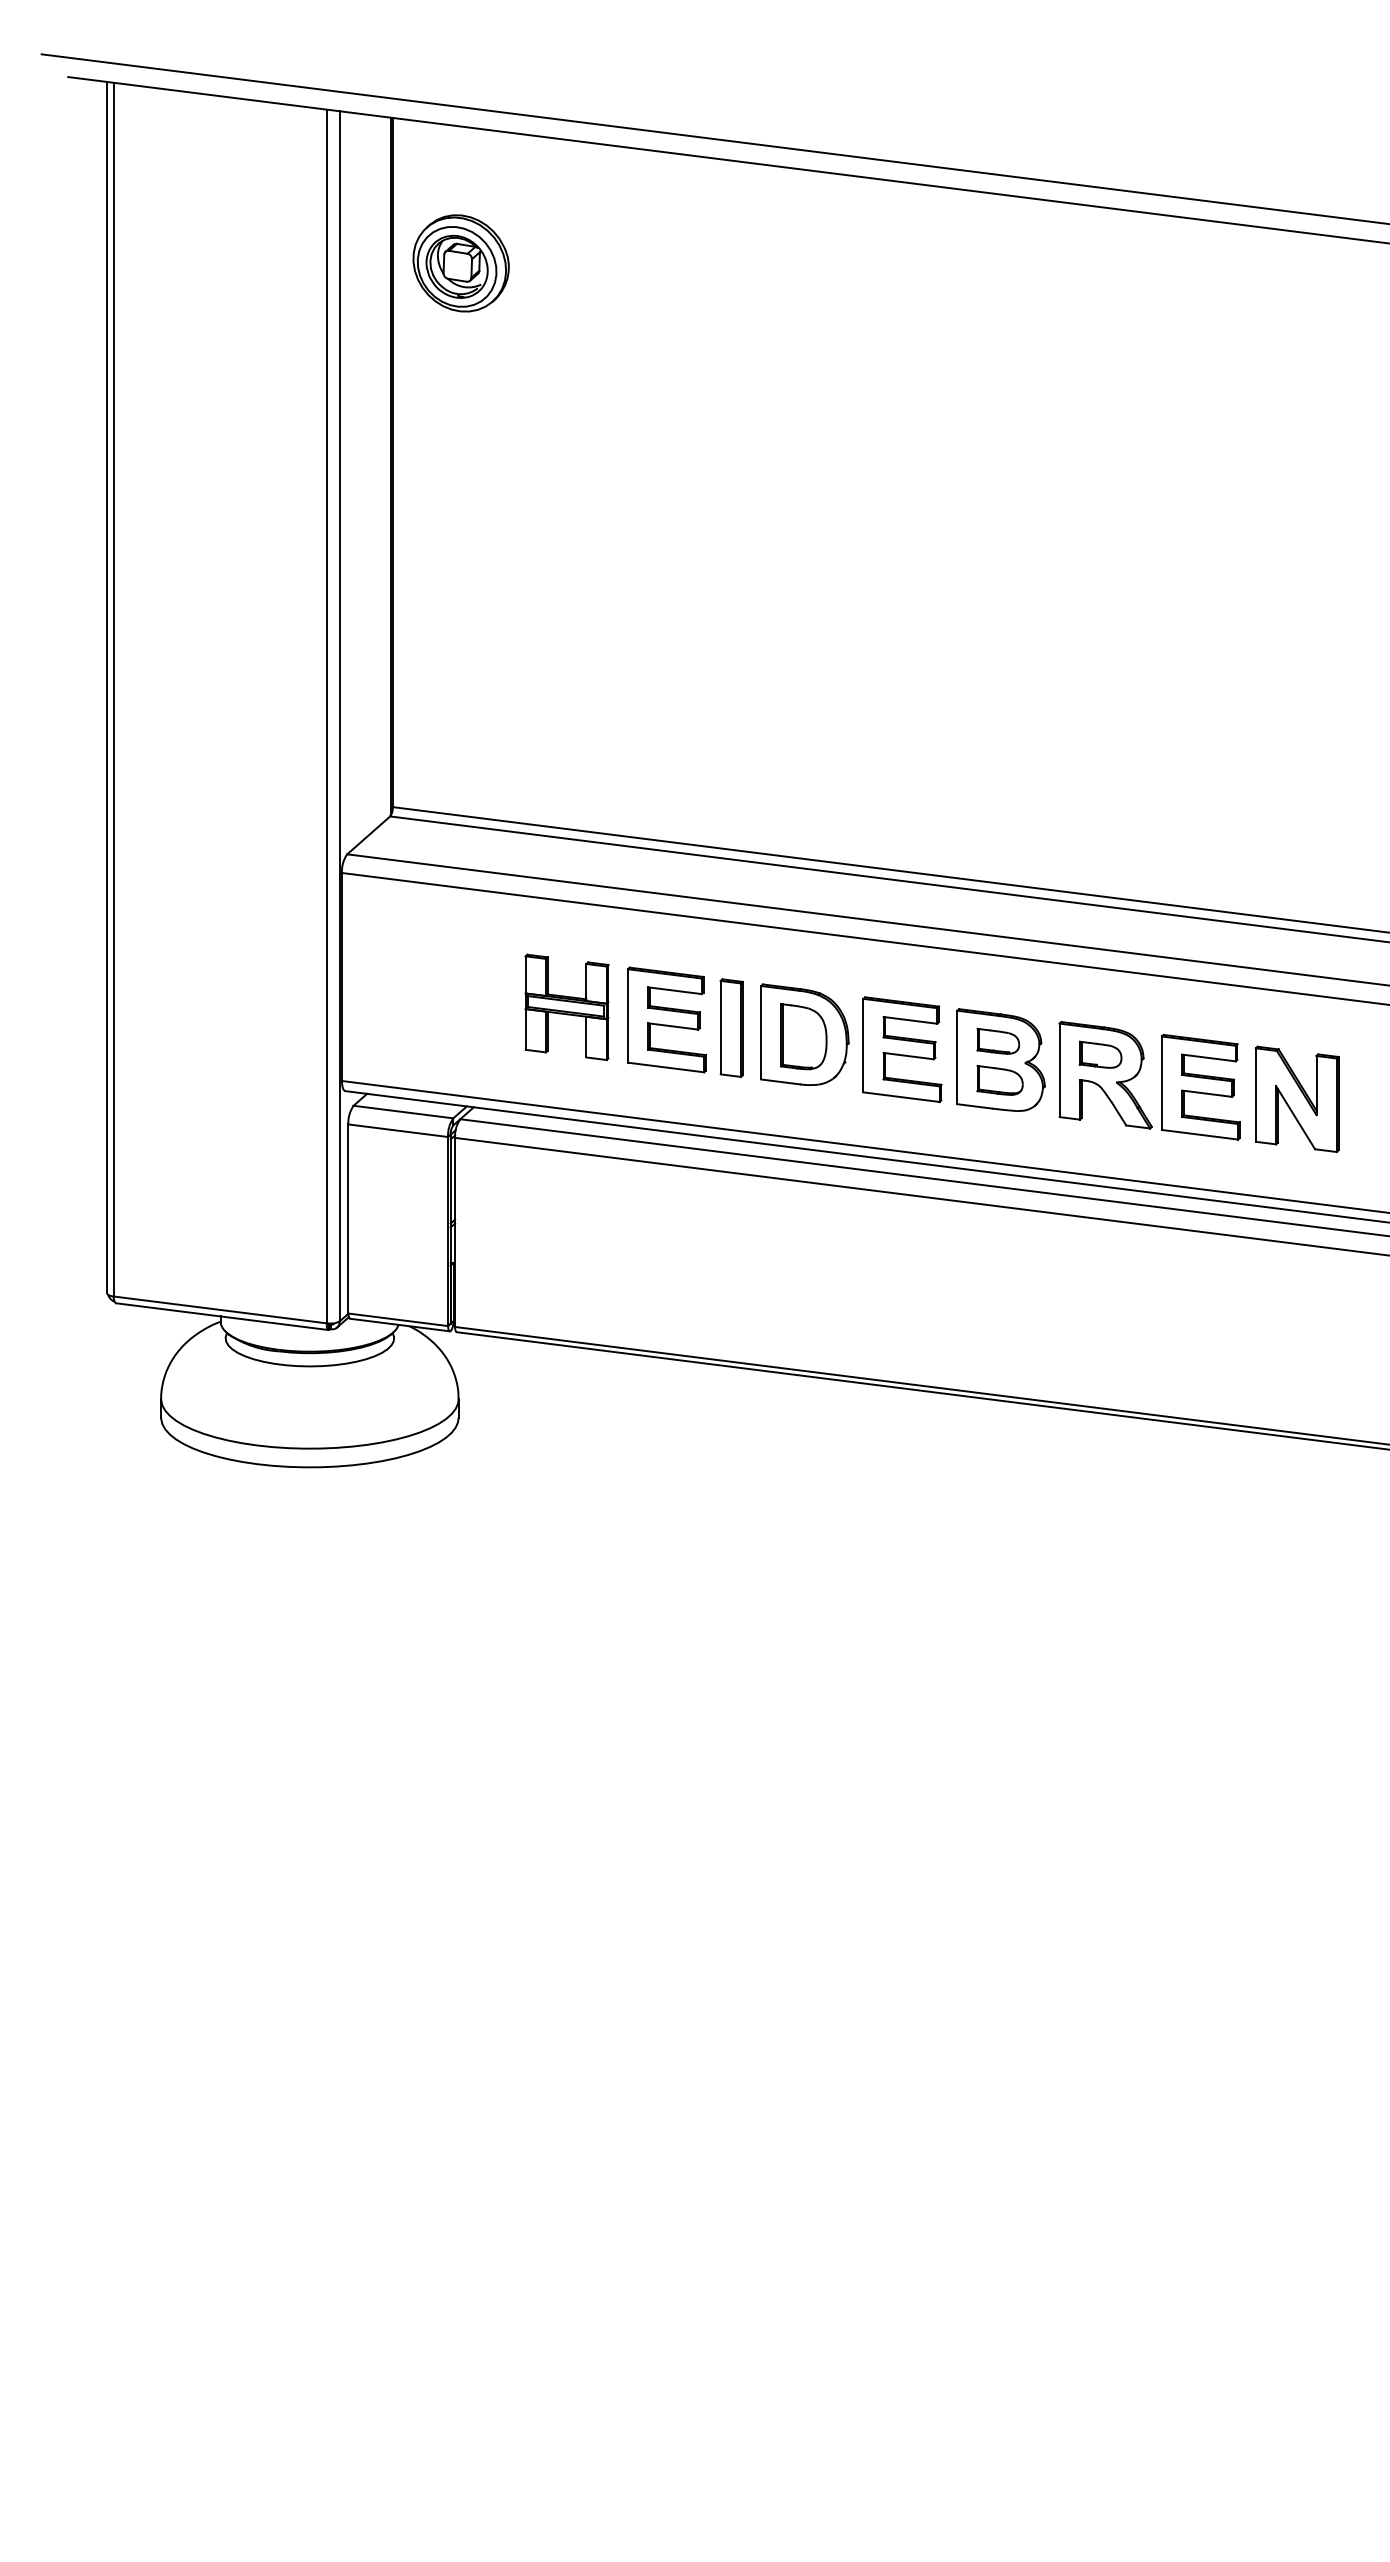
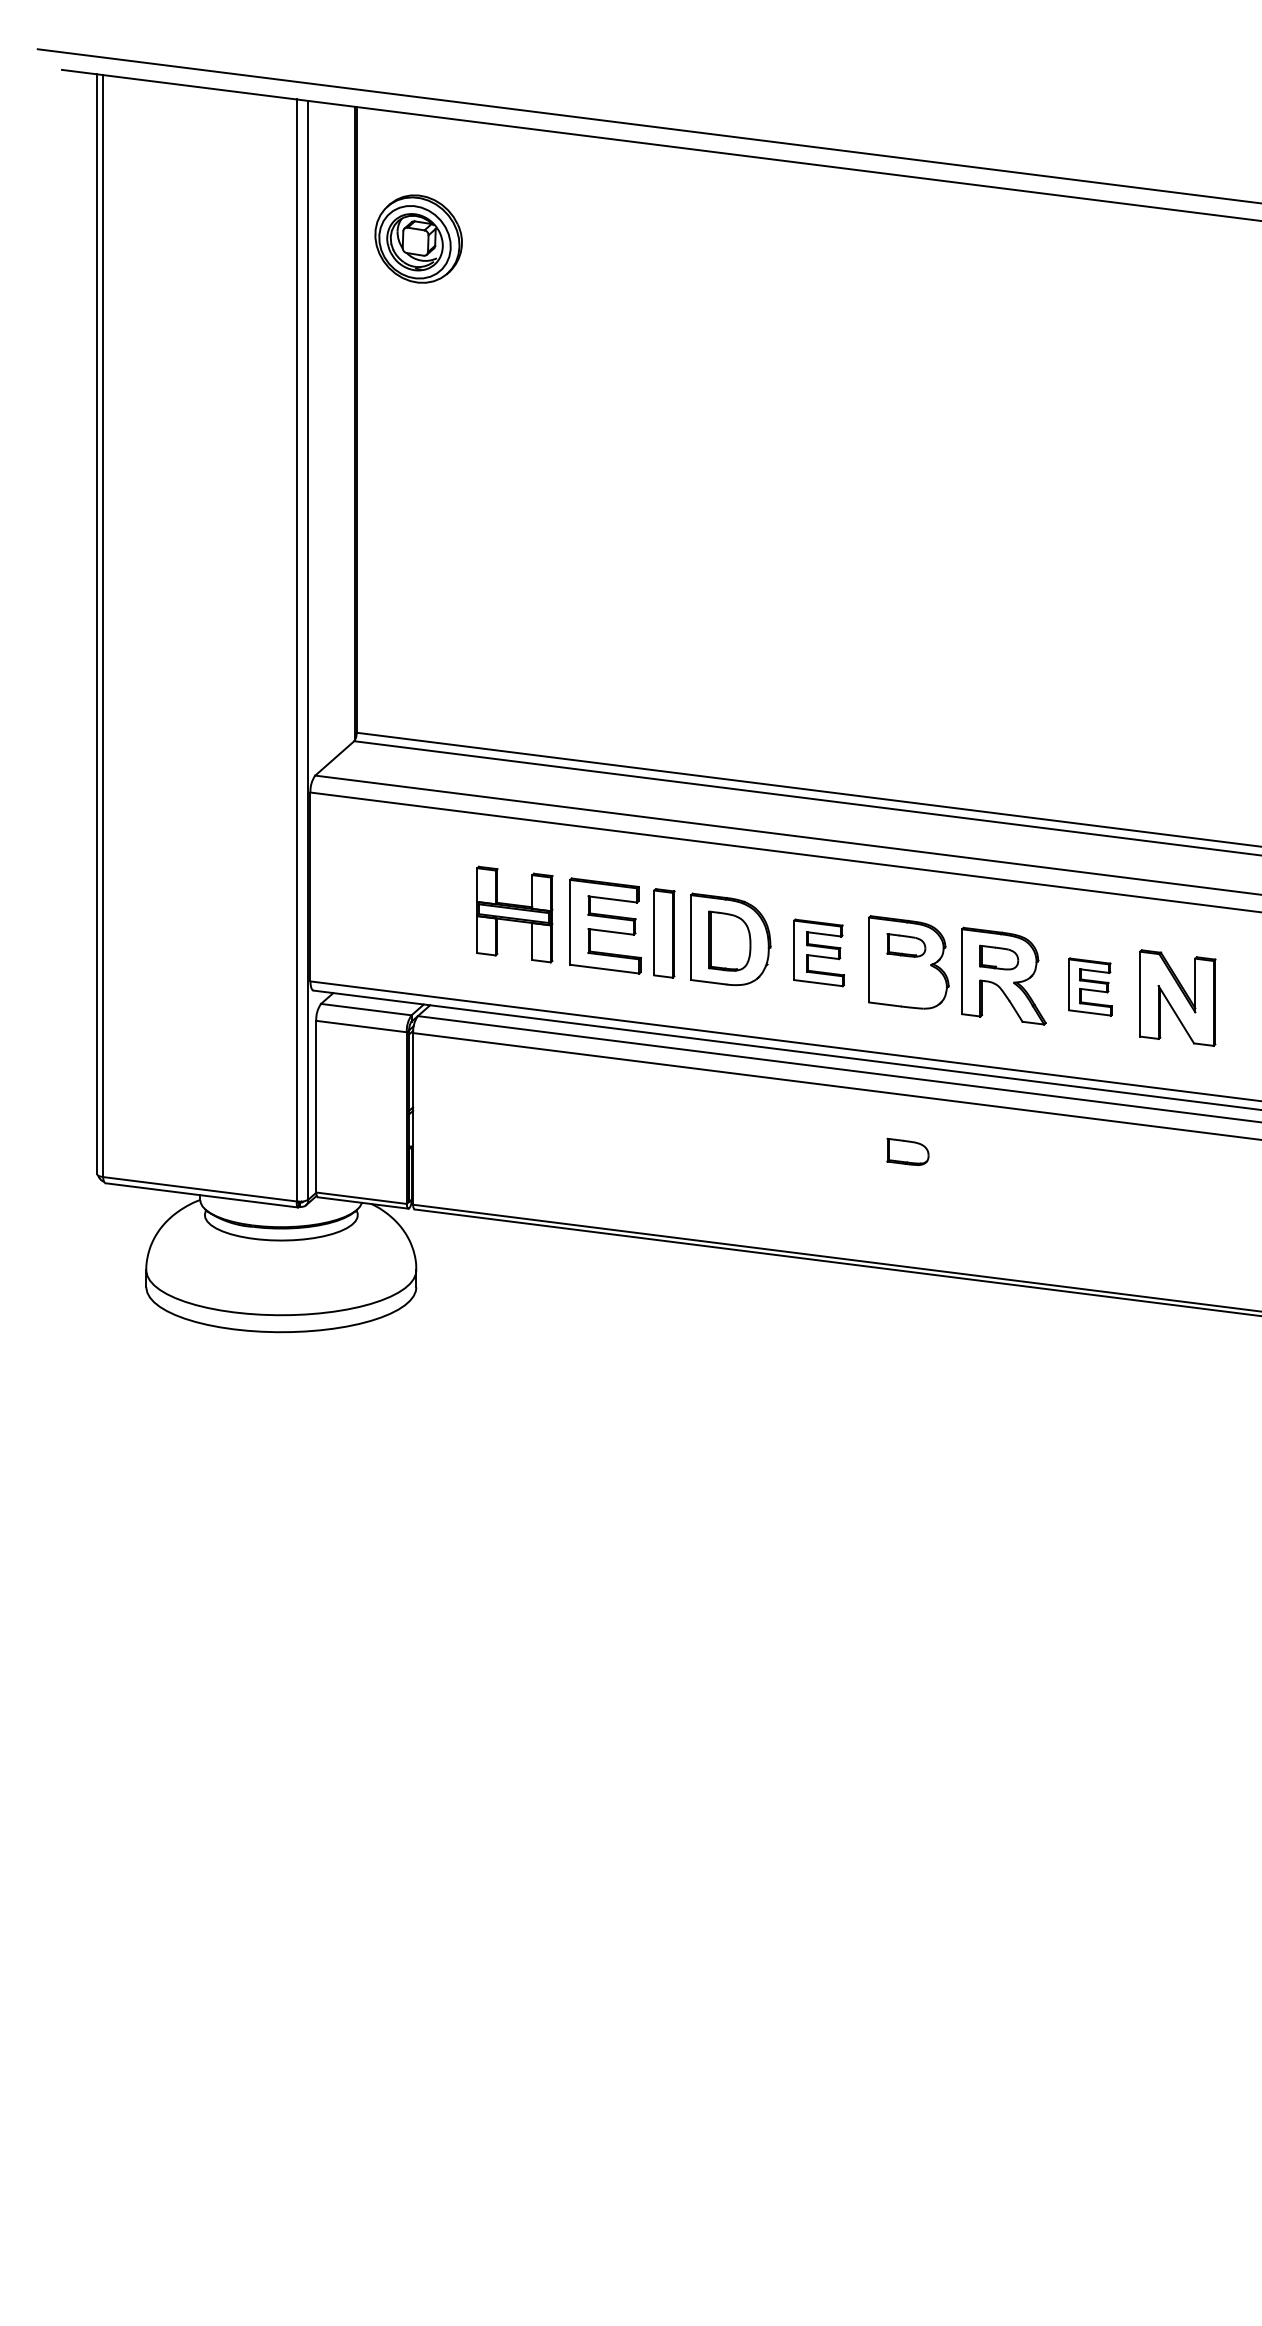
part: (901, 1049) -> (818, 952), size x0.7
part: (999, 1079) -> (907, 1151), moved
part: (1201, 1086) -> (1090, 986), size x0.6

